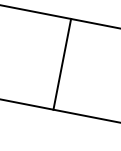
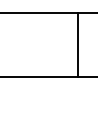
line: (62, 63) -> (78, 44), moved

